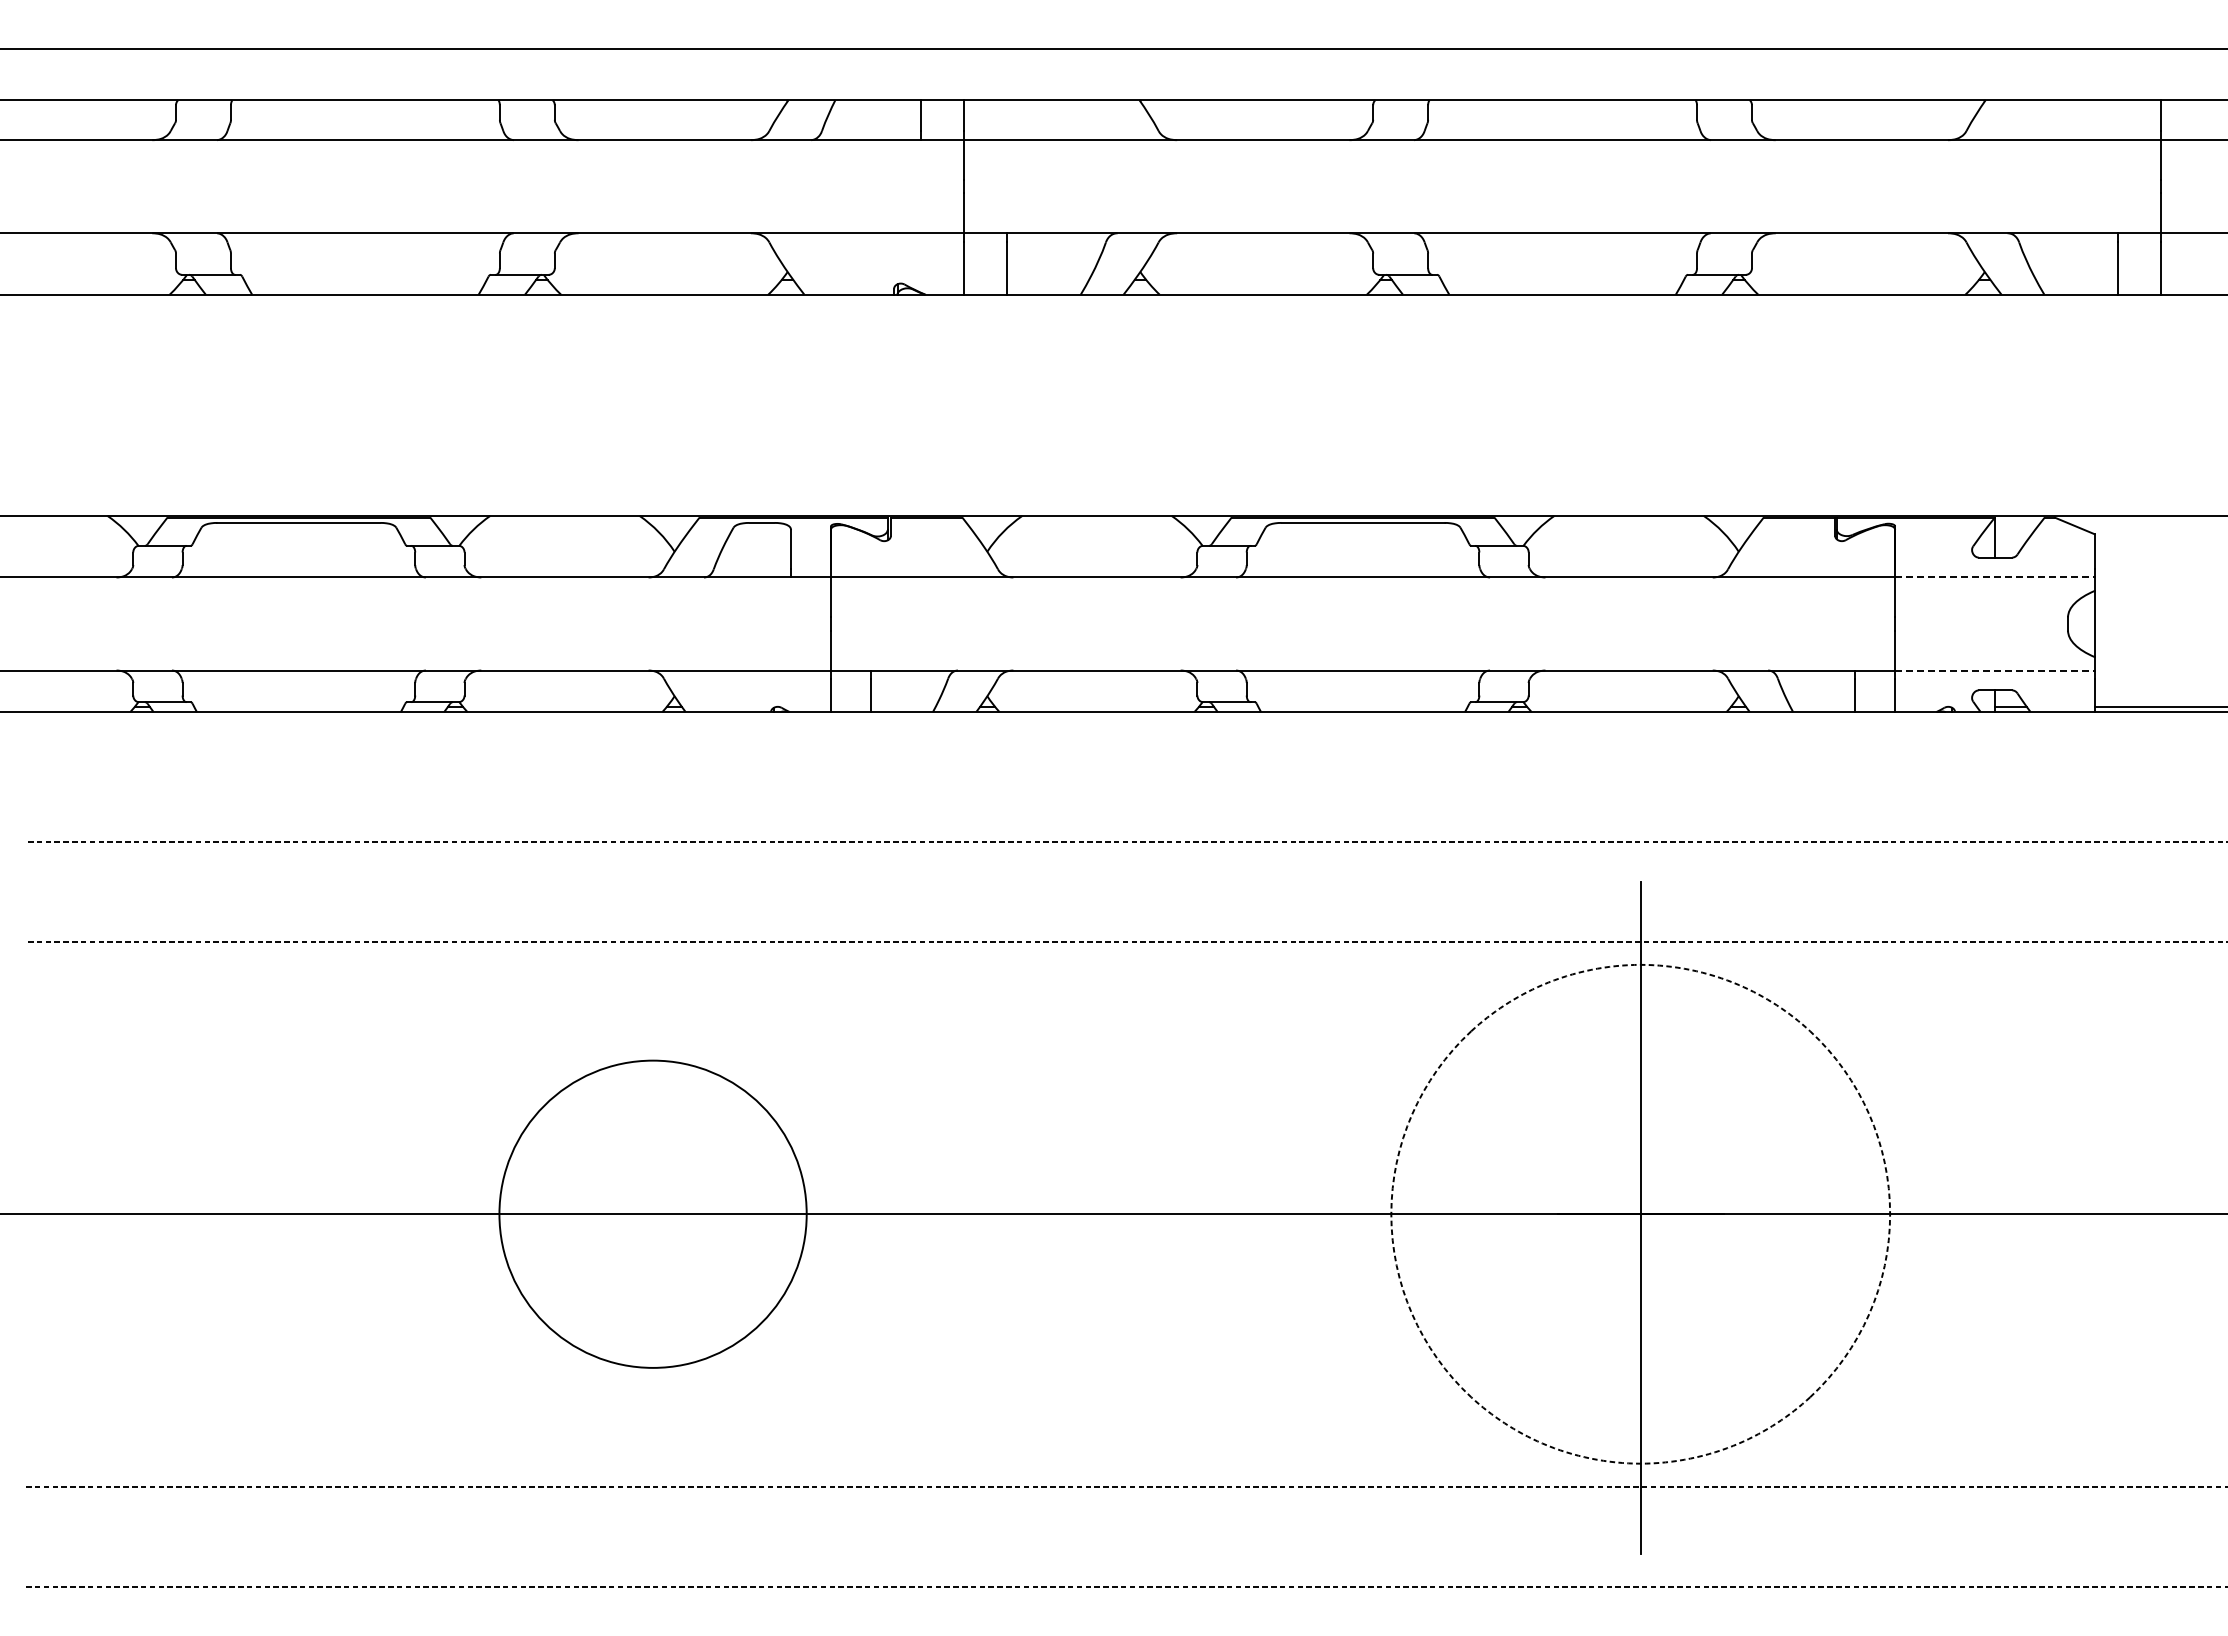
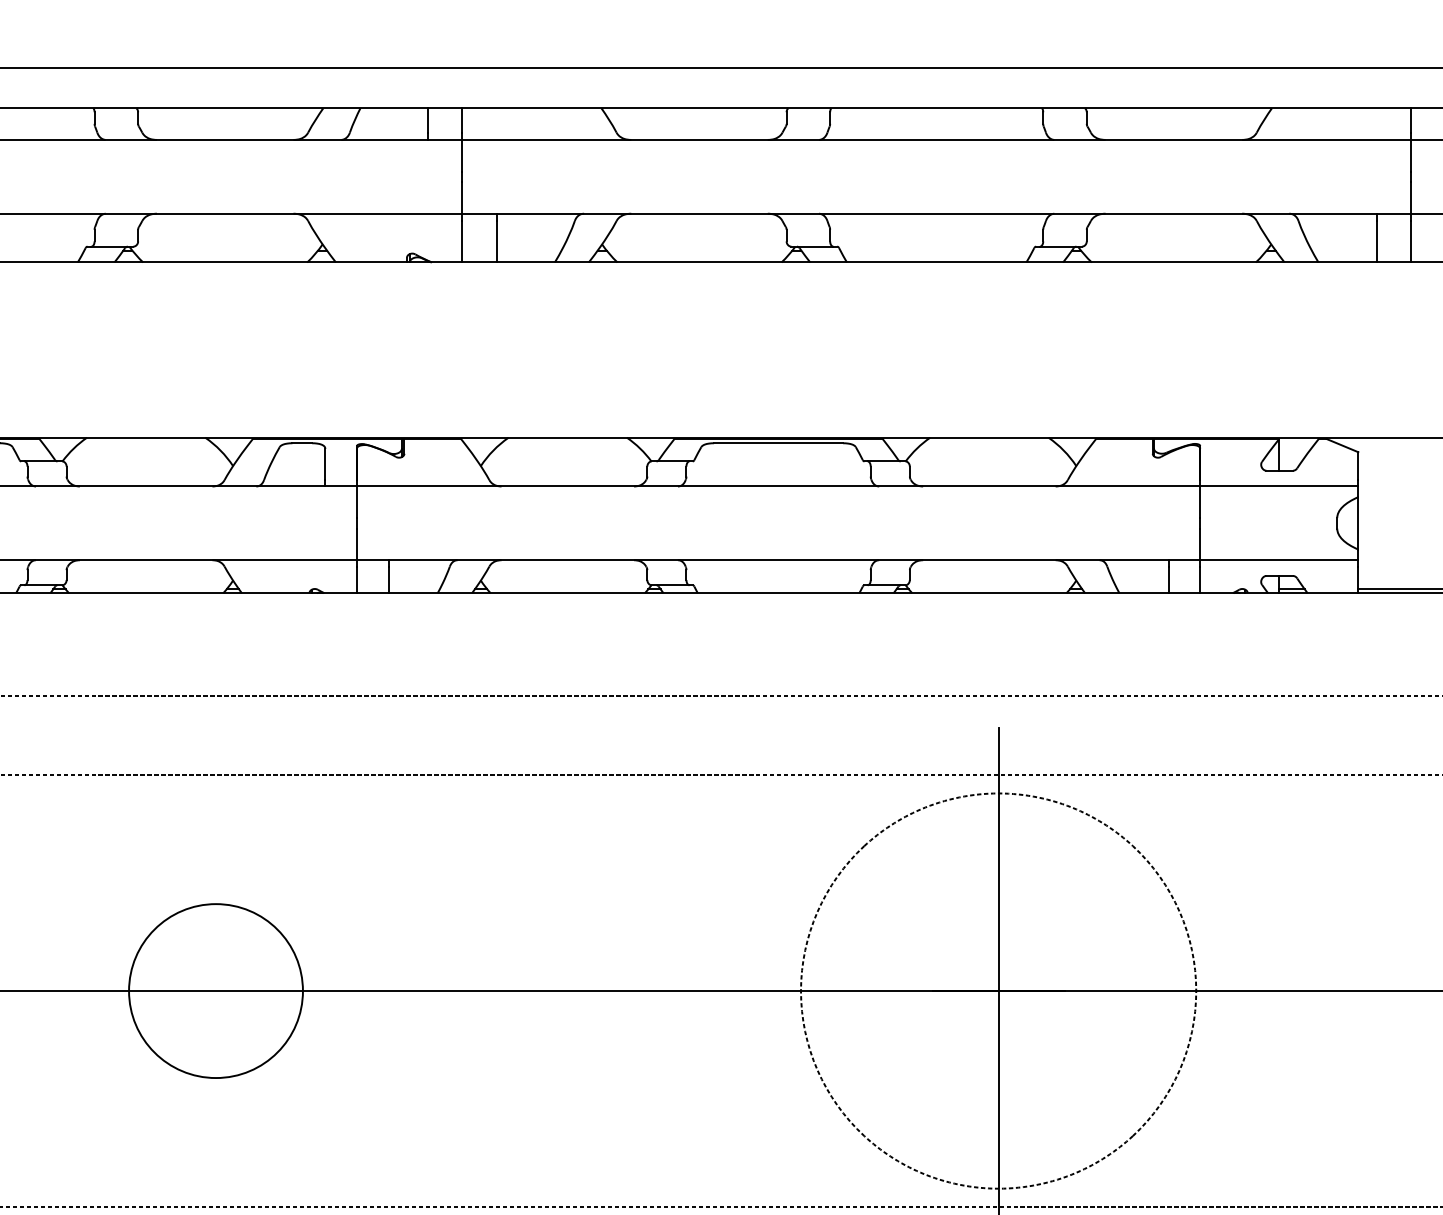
line: (1994, 577) -> (1278, 486), dashed -> solid
line: (1994, 670) -> (1278, 560), dashed -> solid
circle: (652, 1214) -> (215, 991), size x0.71

